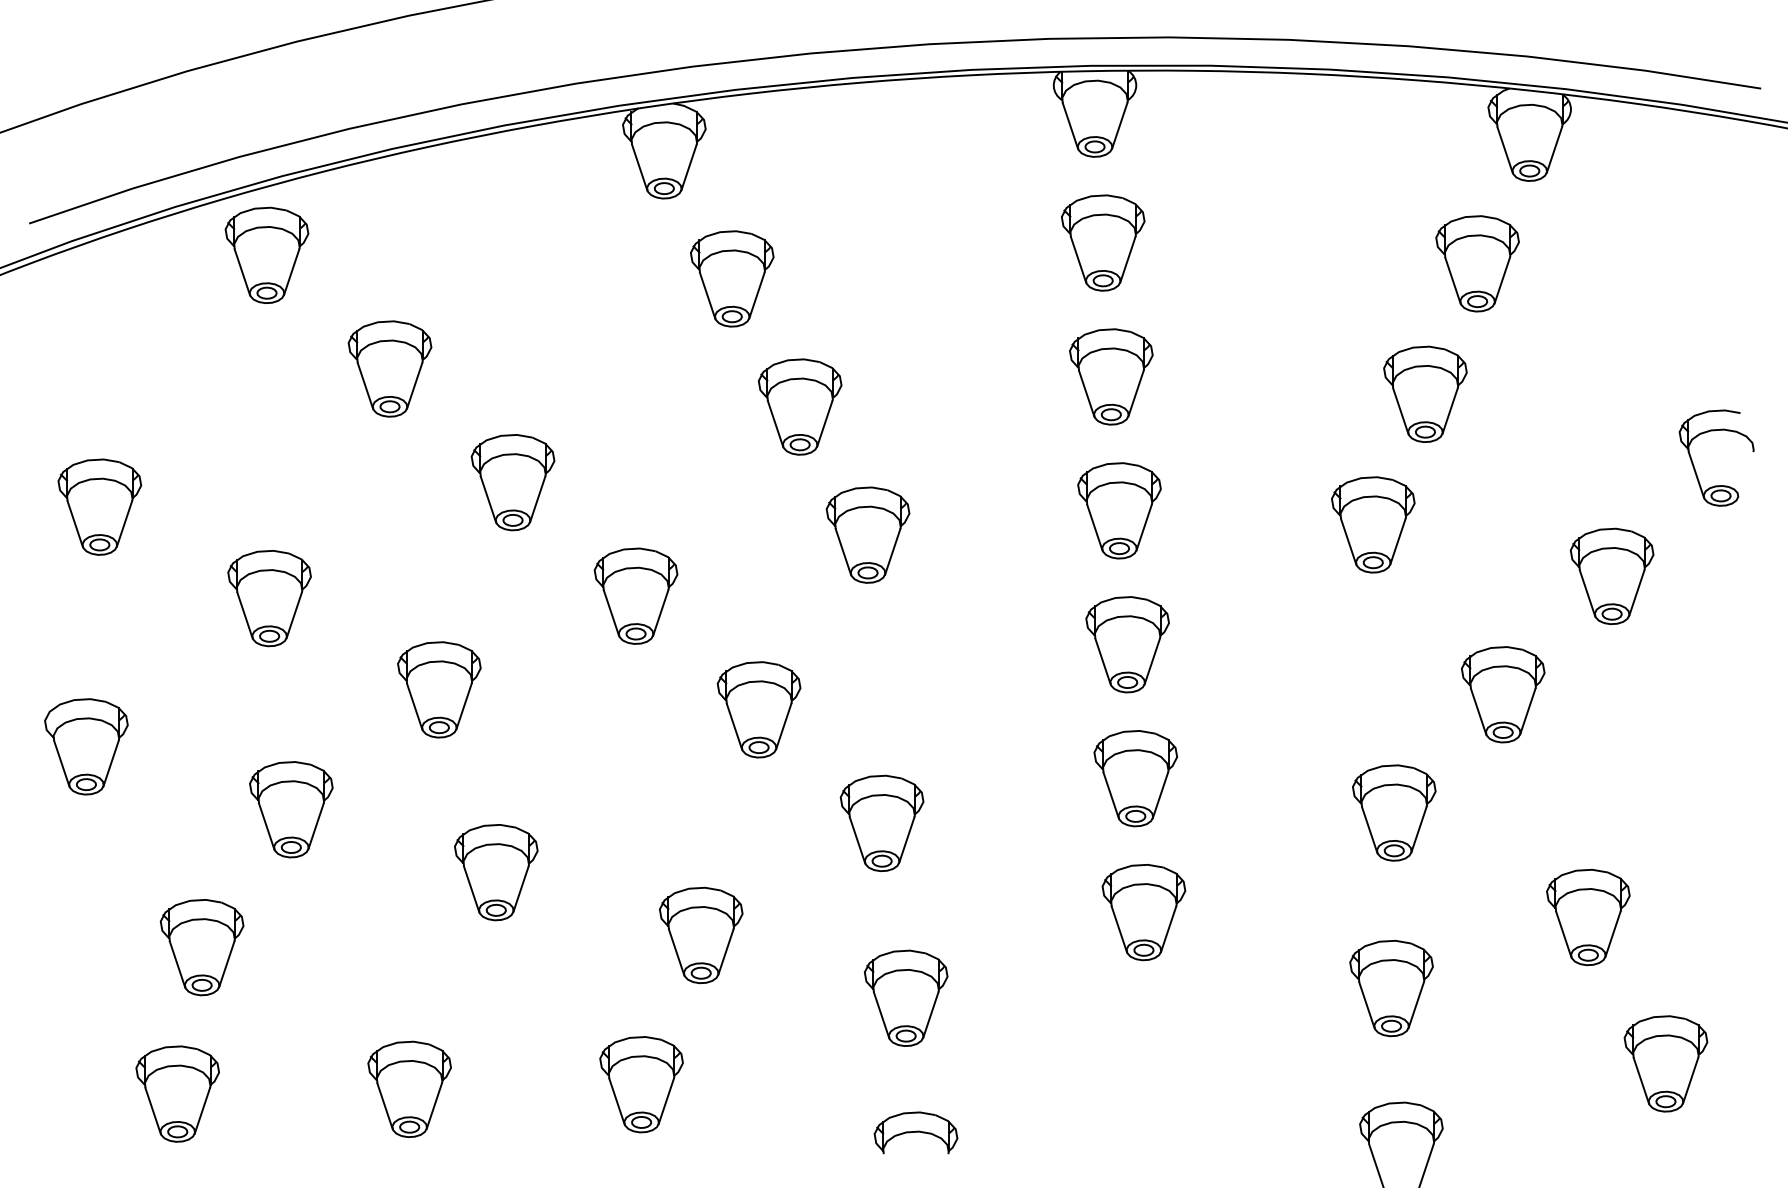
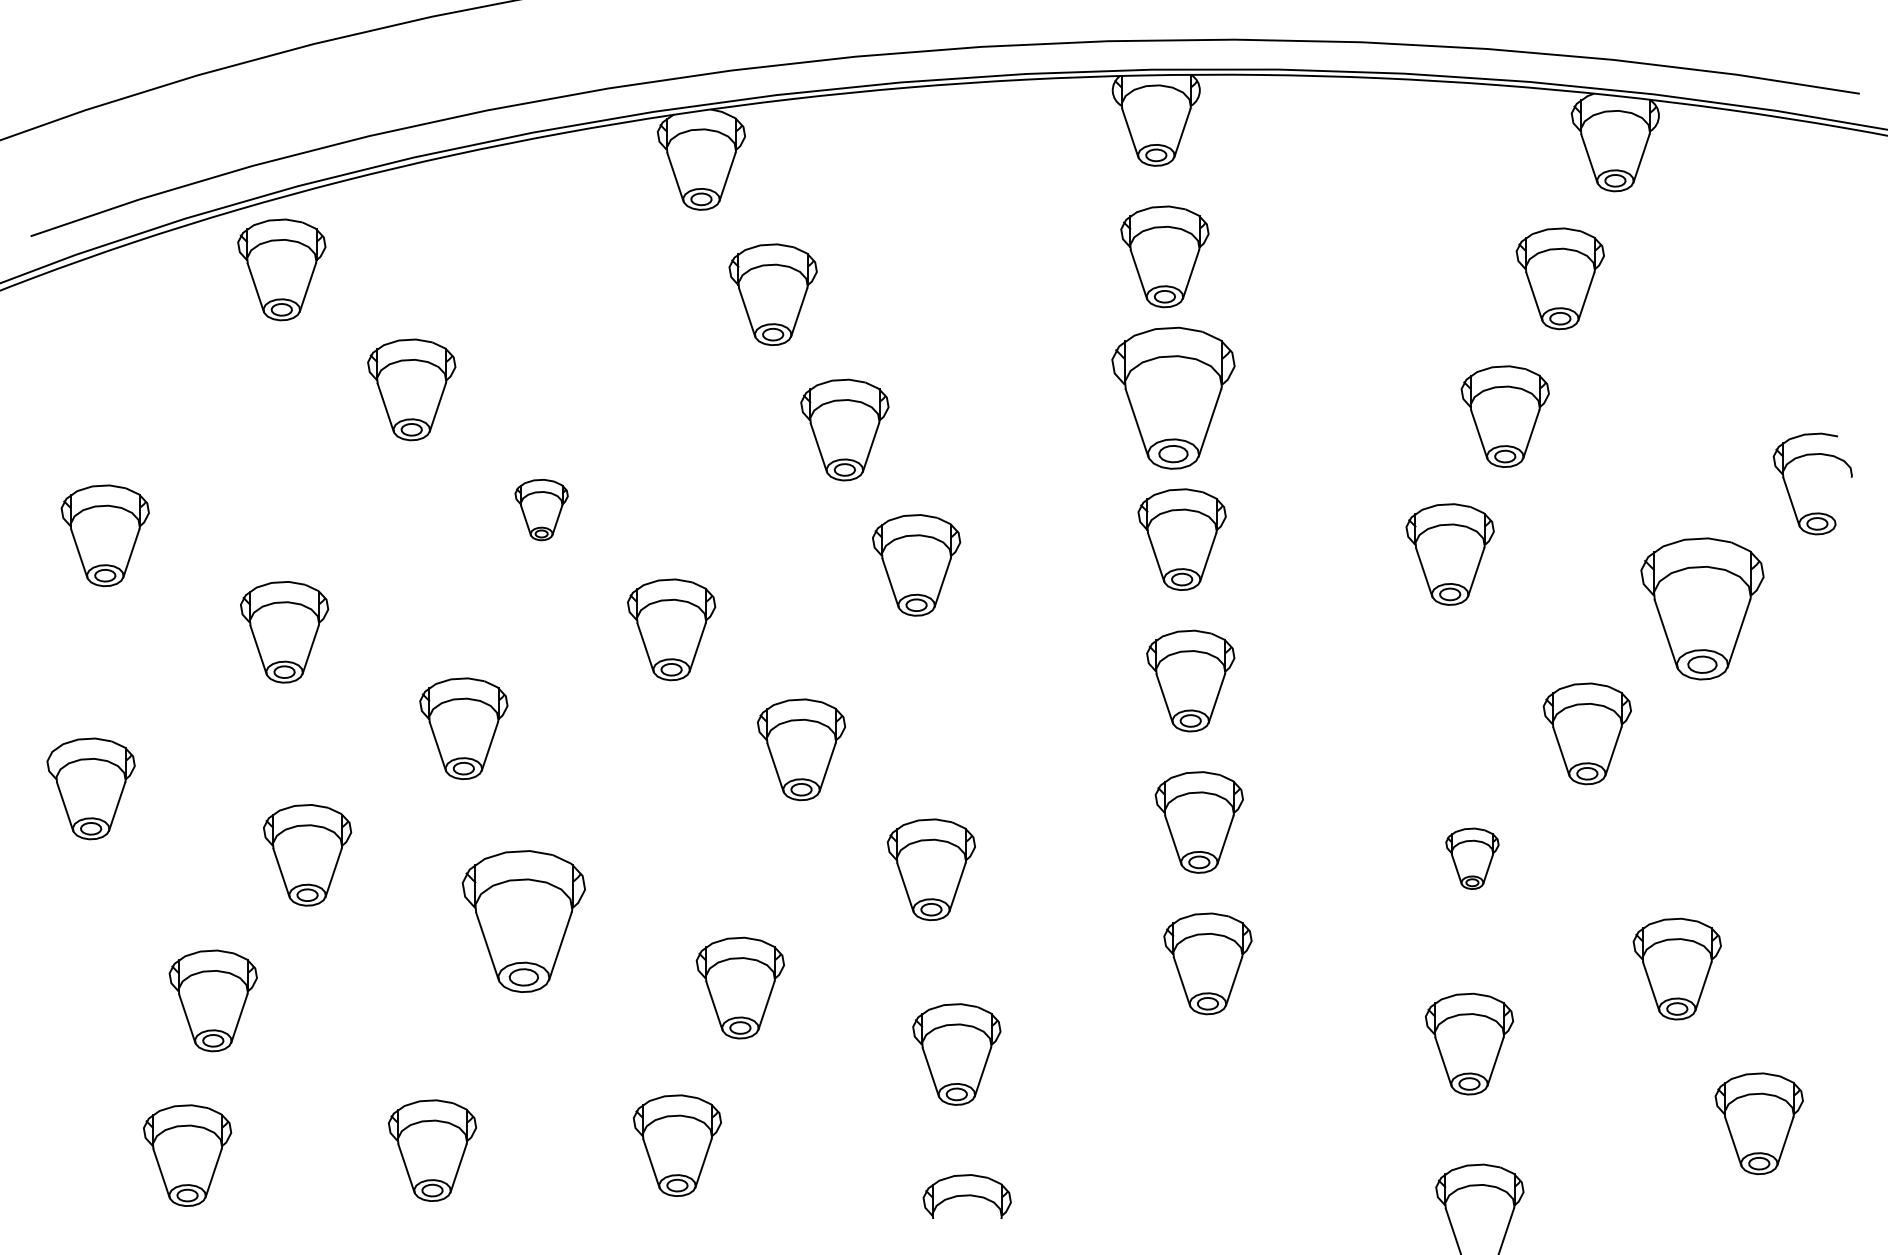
part: (1111, 376) -> (1173, 397), size x1.4
part: (512, 482) -> (541, 509), size x0.6
part: (1611, 576) -> (1701, 609), size x1.4
part: (1394, 812) -> (1472, 858), size x0.6
part: (496, 872) -> (524, 921), size x1.4

